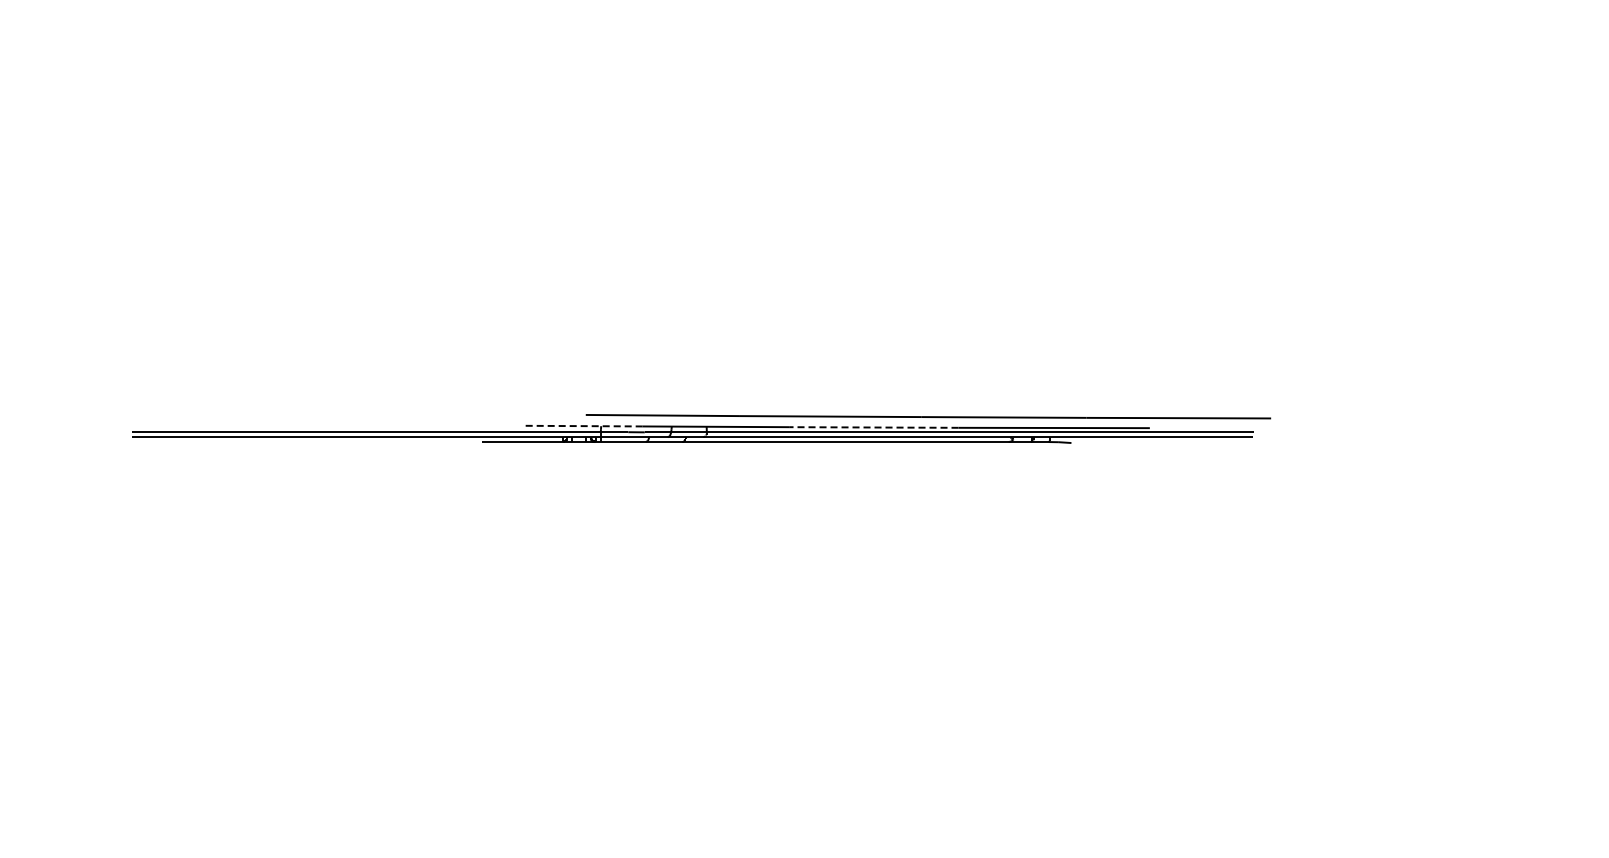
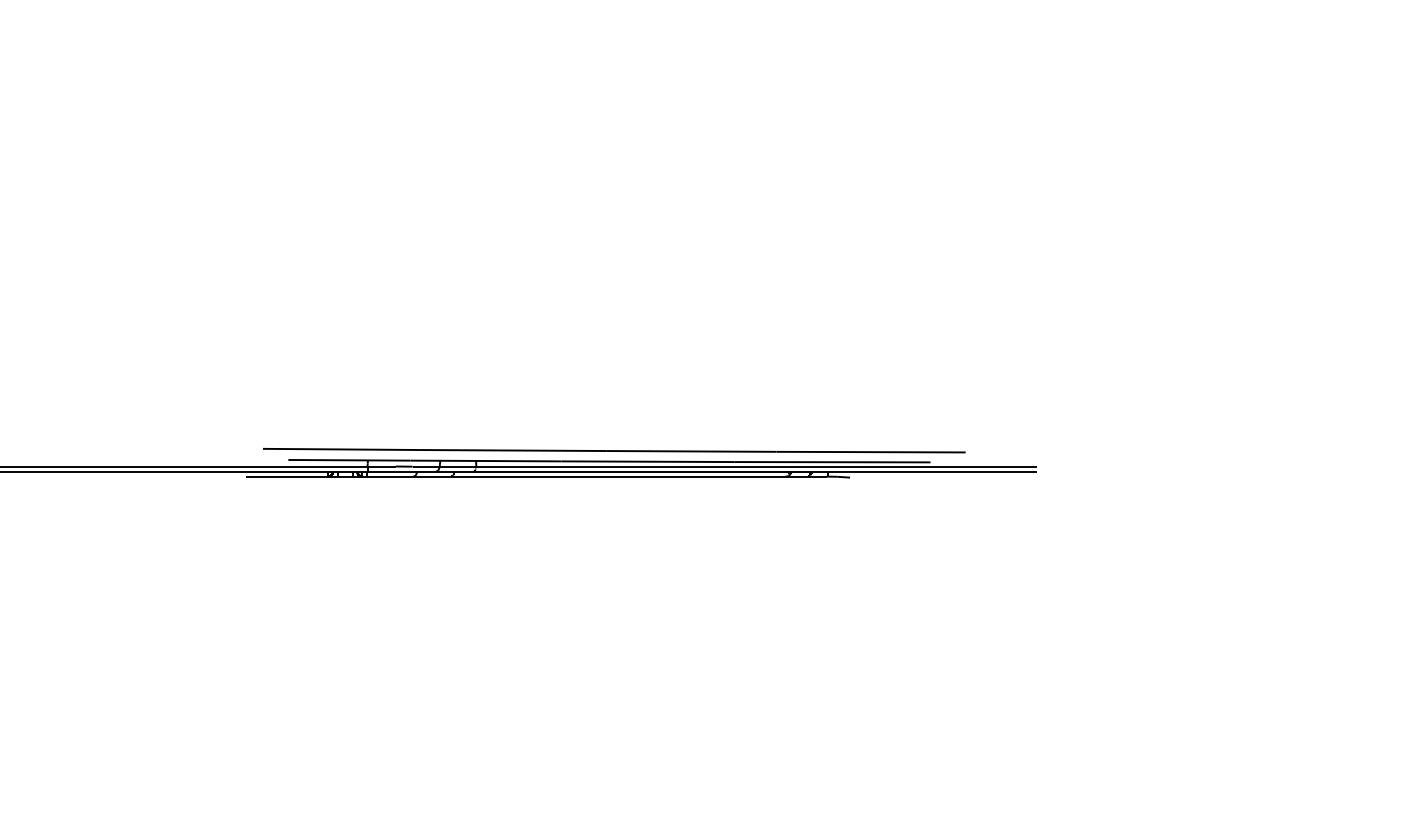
line: (928, 416) -> (614, 450), moved
line: (583, 426) -> (349, 460), dashed -> solid
line: (873, 427) -> (647, 461), dashed -> solid

